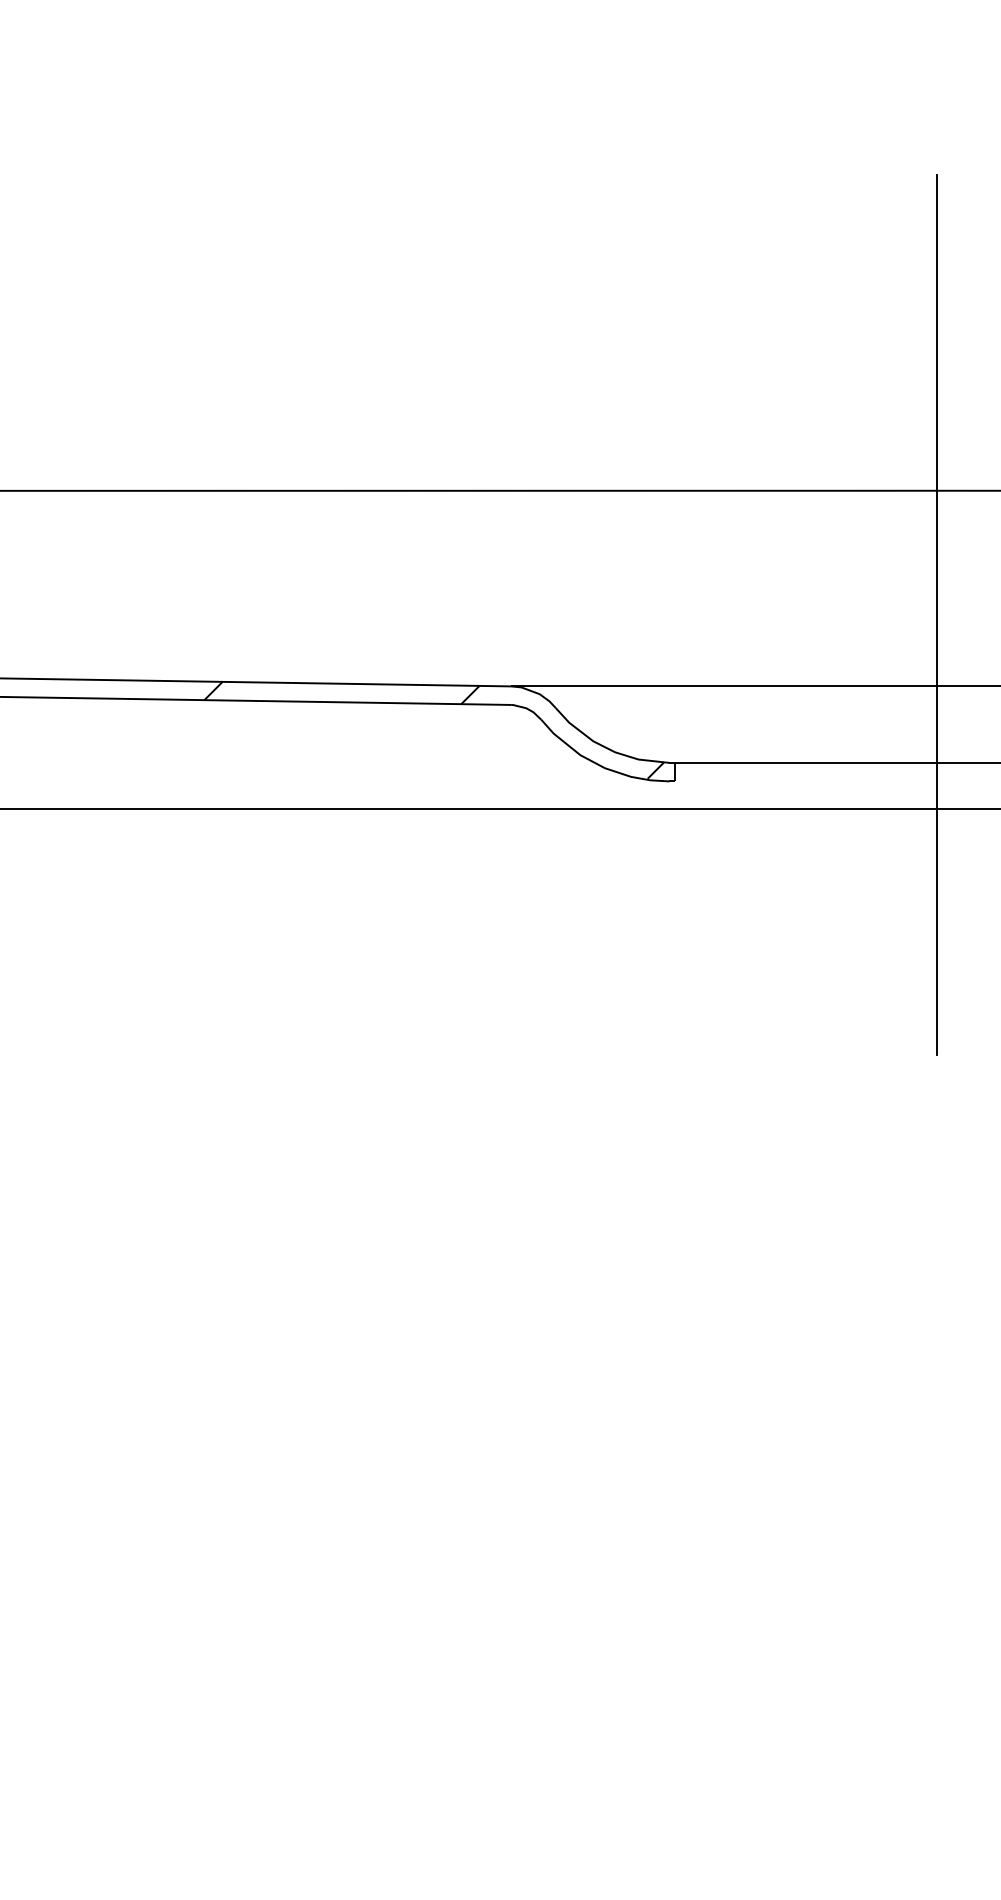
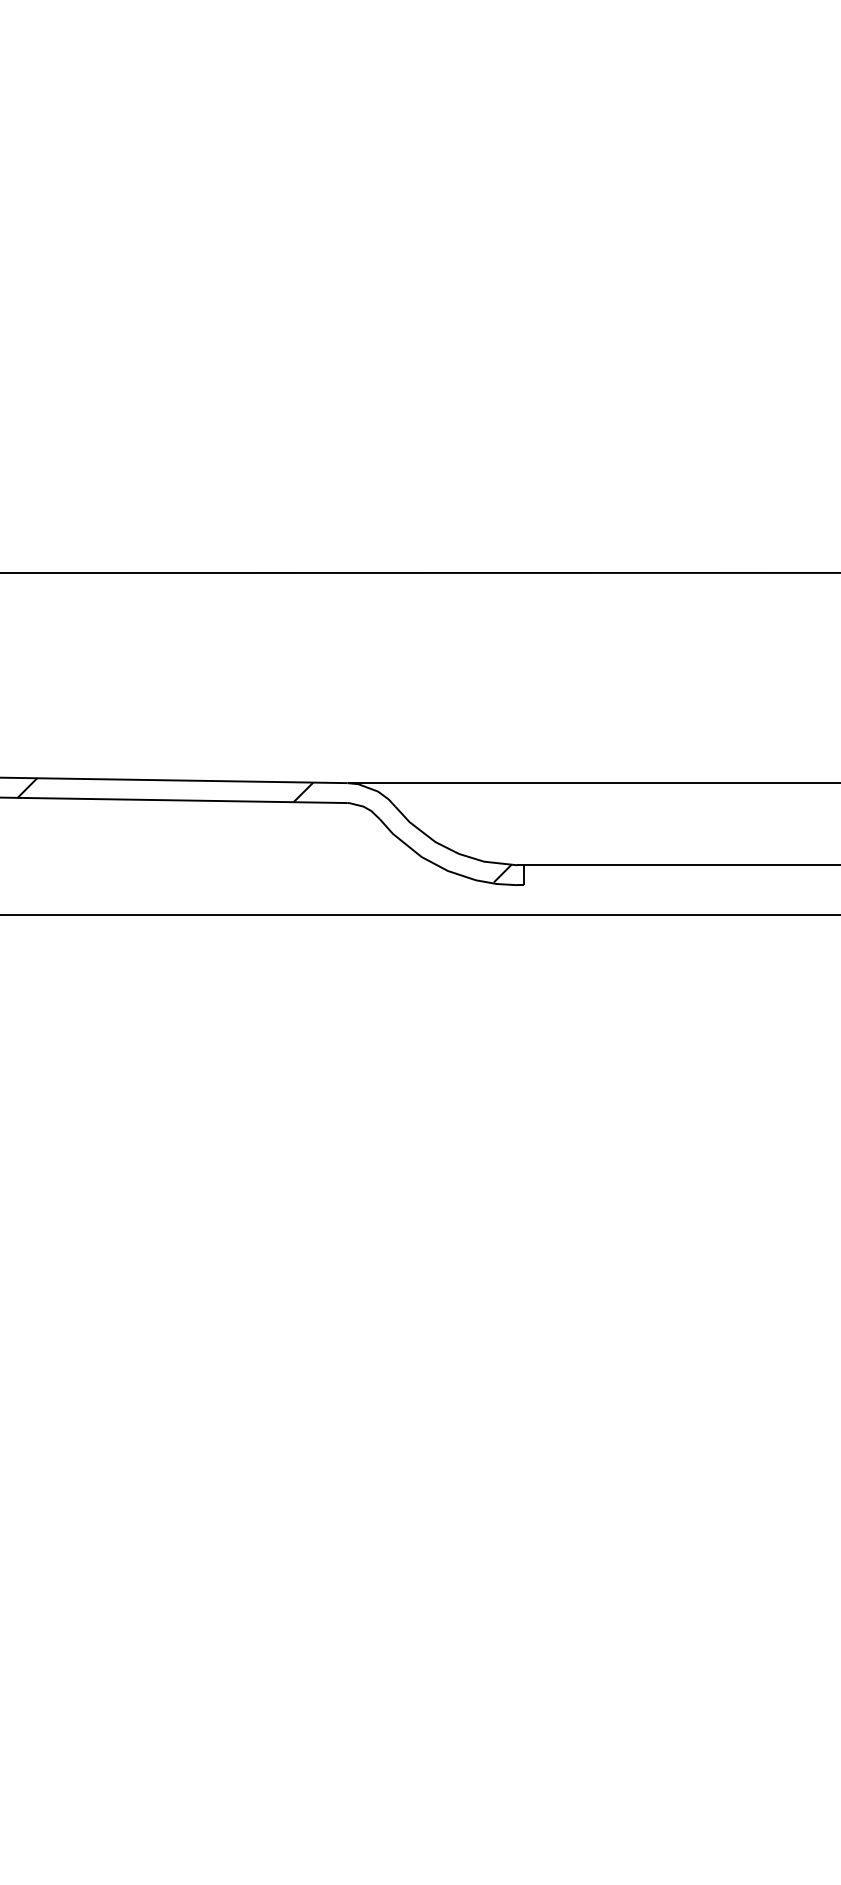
line: (936, 615) -> (804, 706), removed

